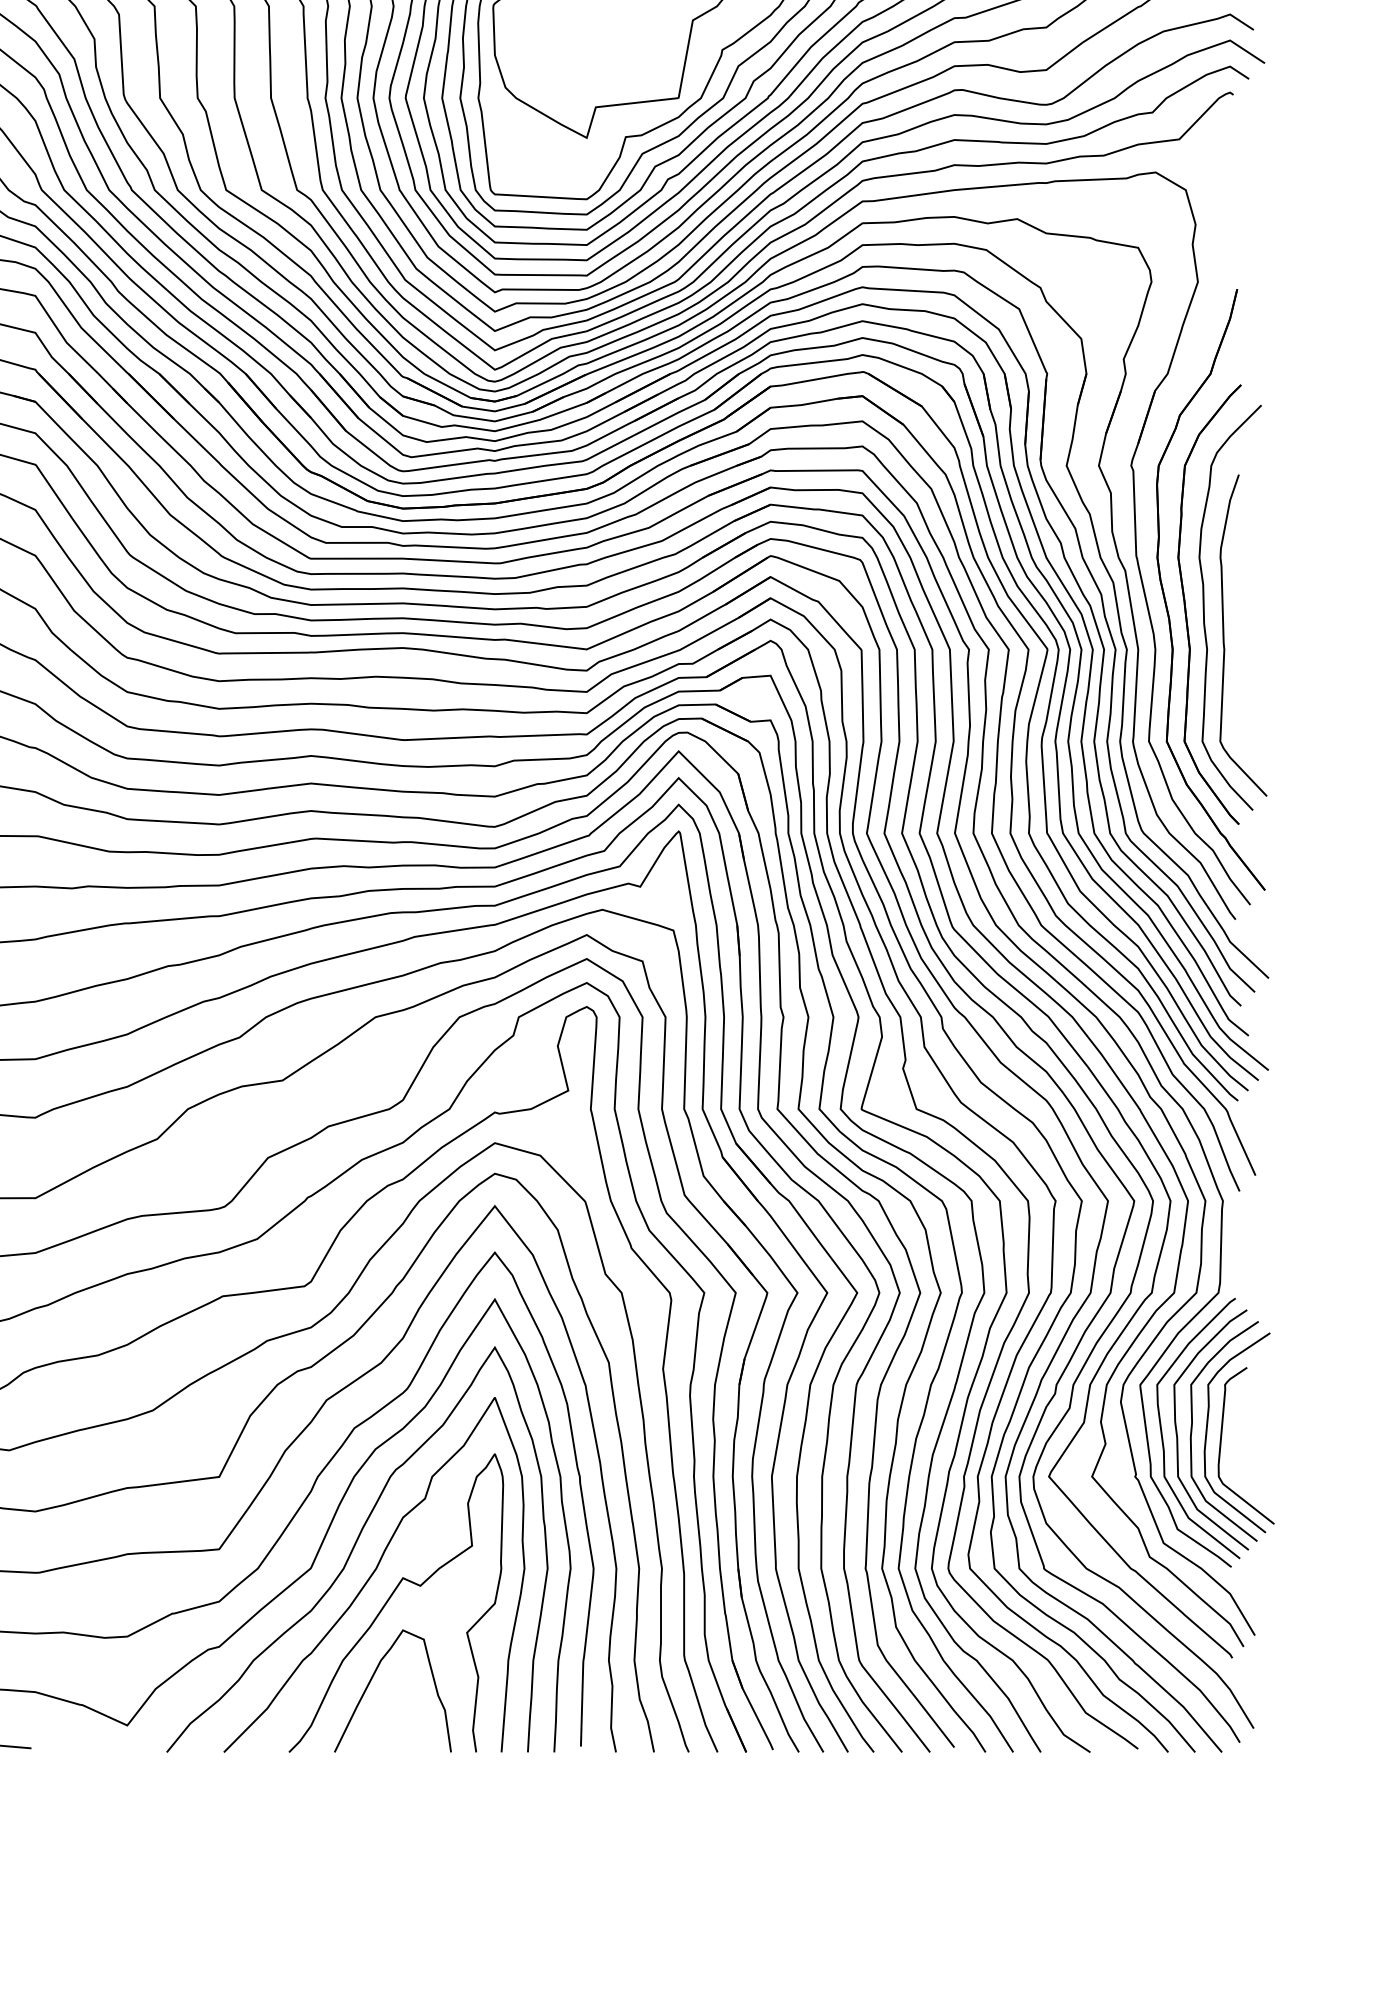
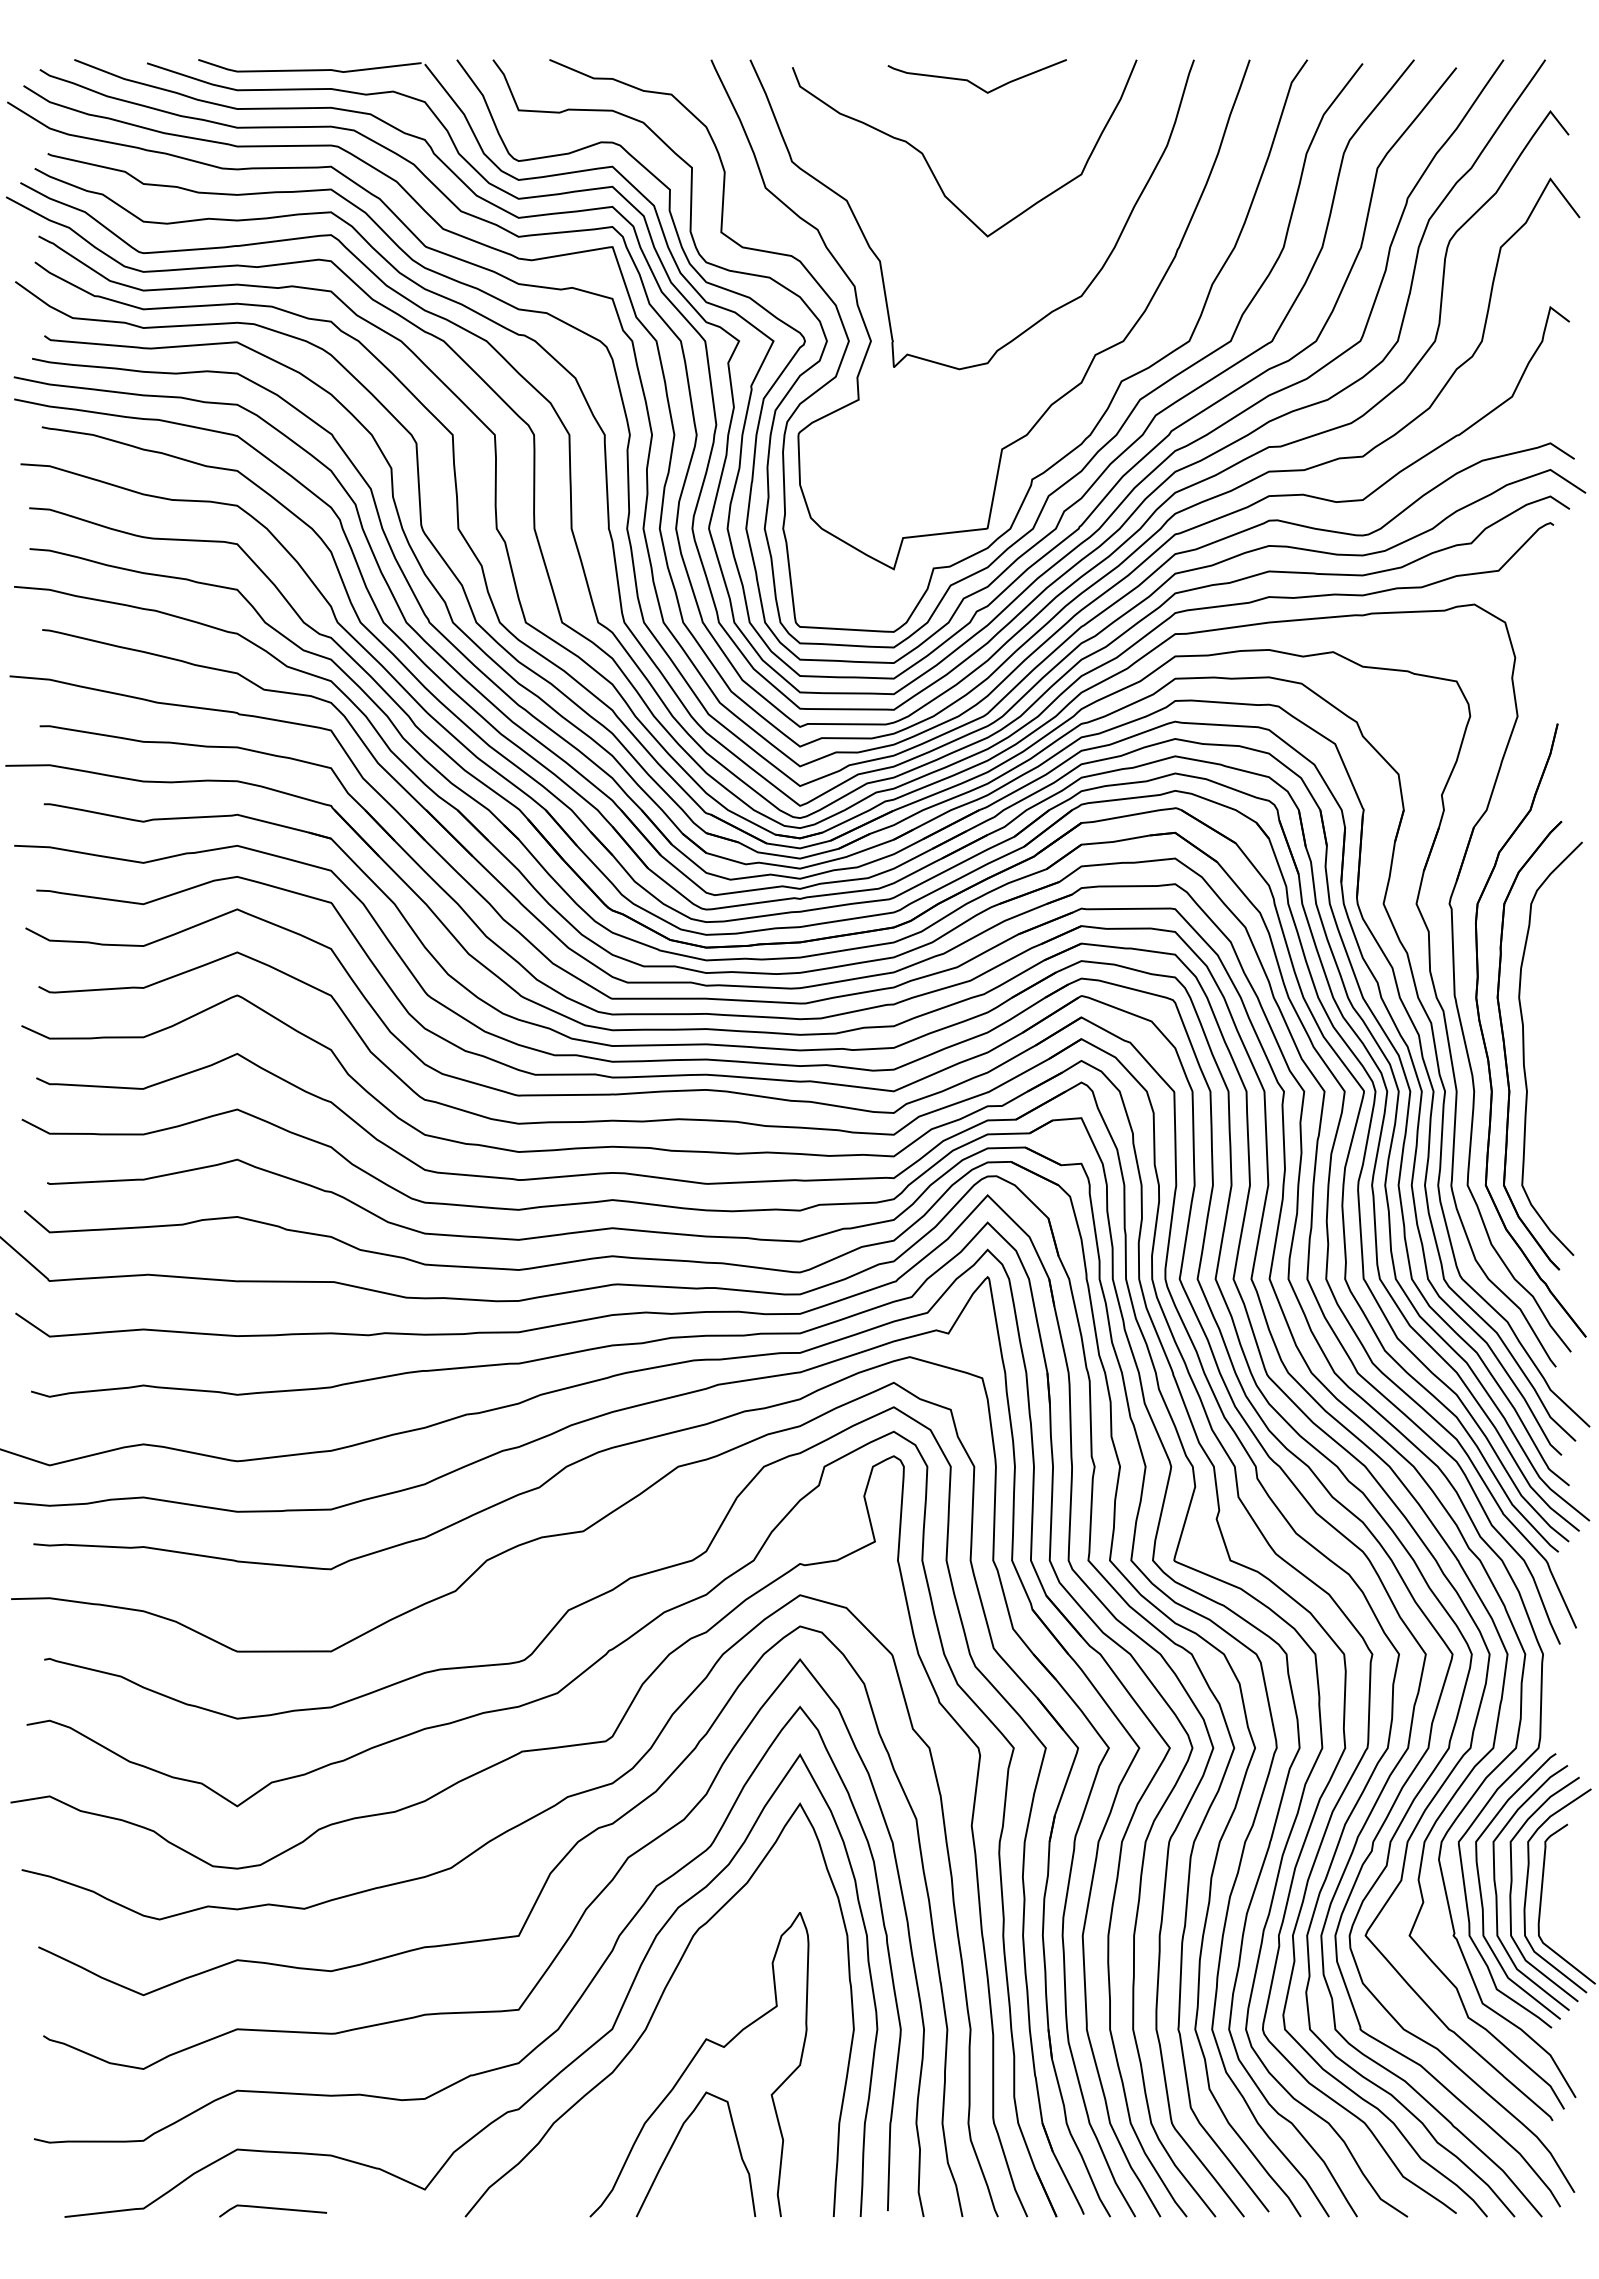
curve: (1224, 634) -> (1544, 1076), removed
curve: (373, 1573) -> (676, 2034), removed

